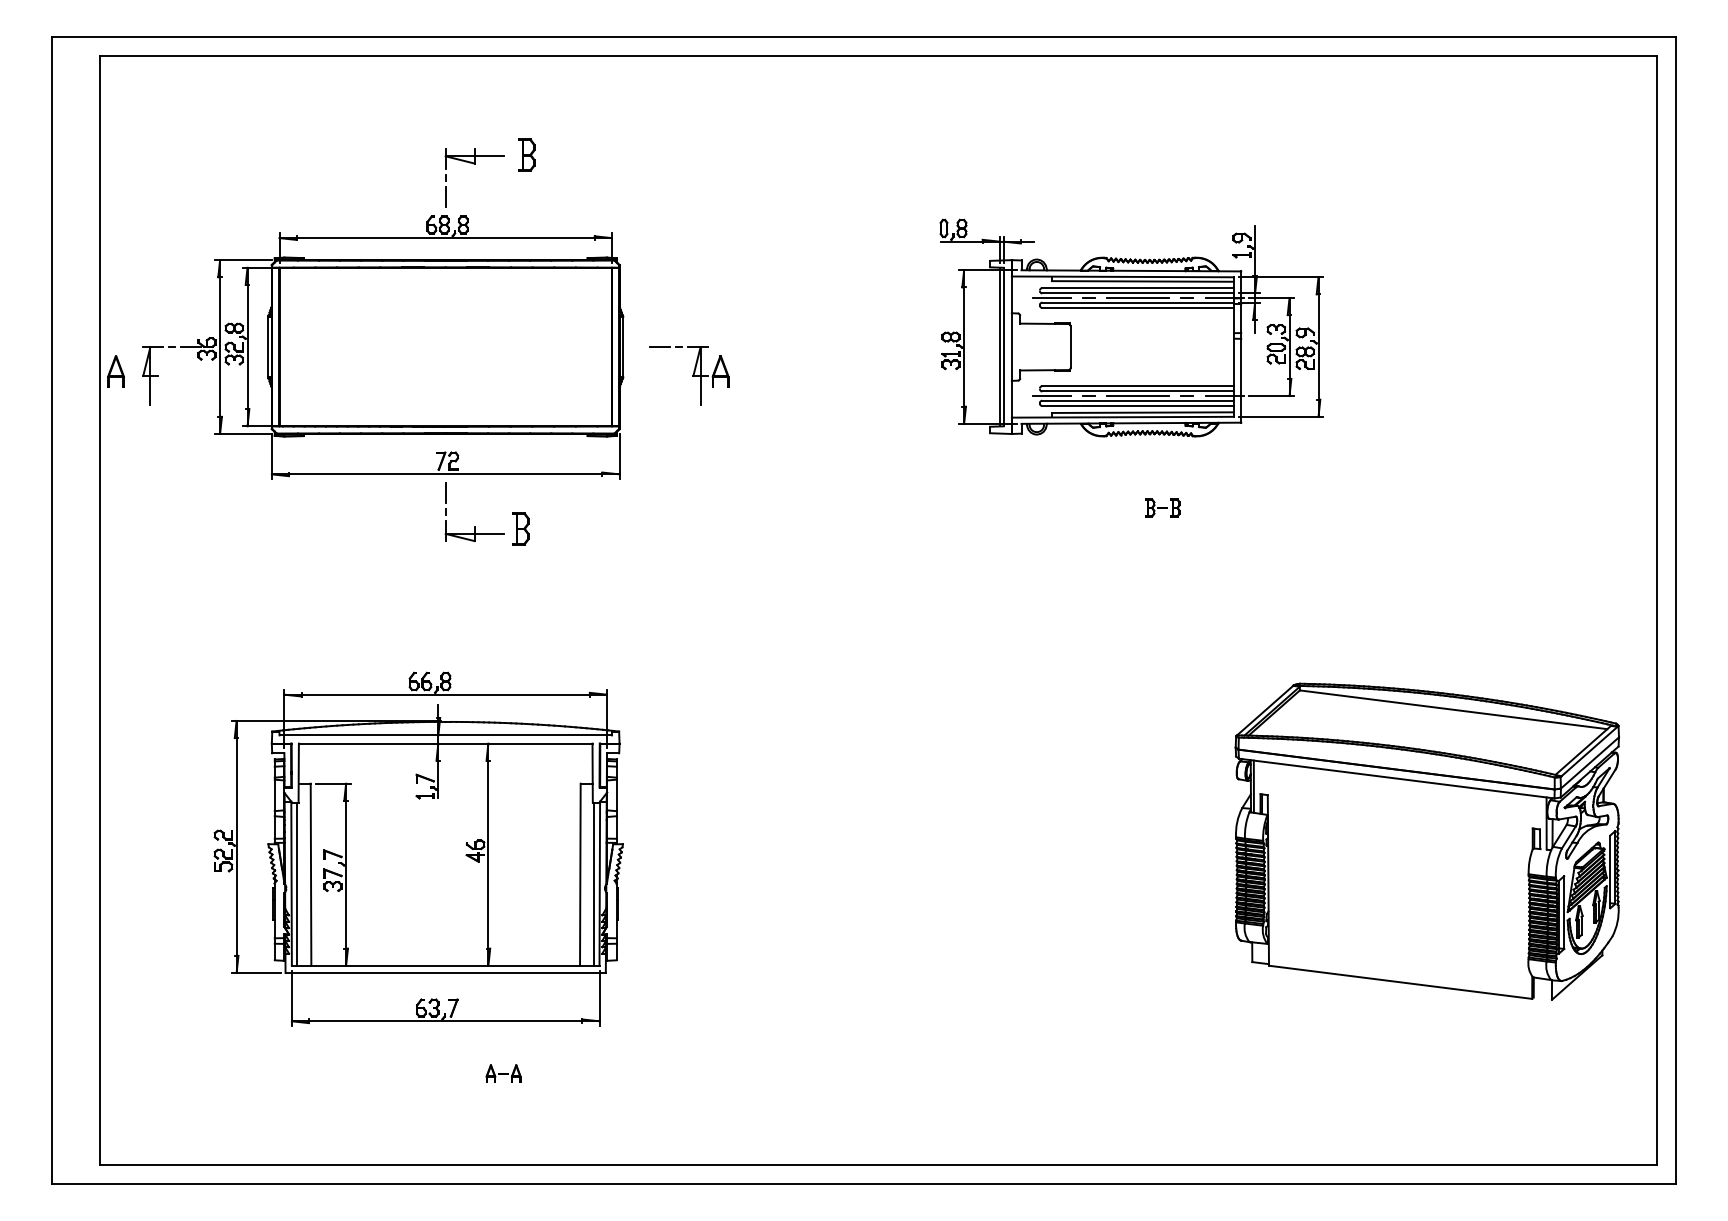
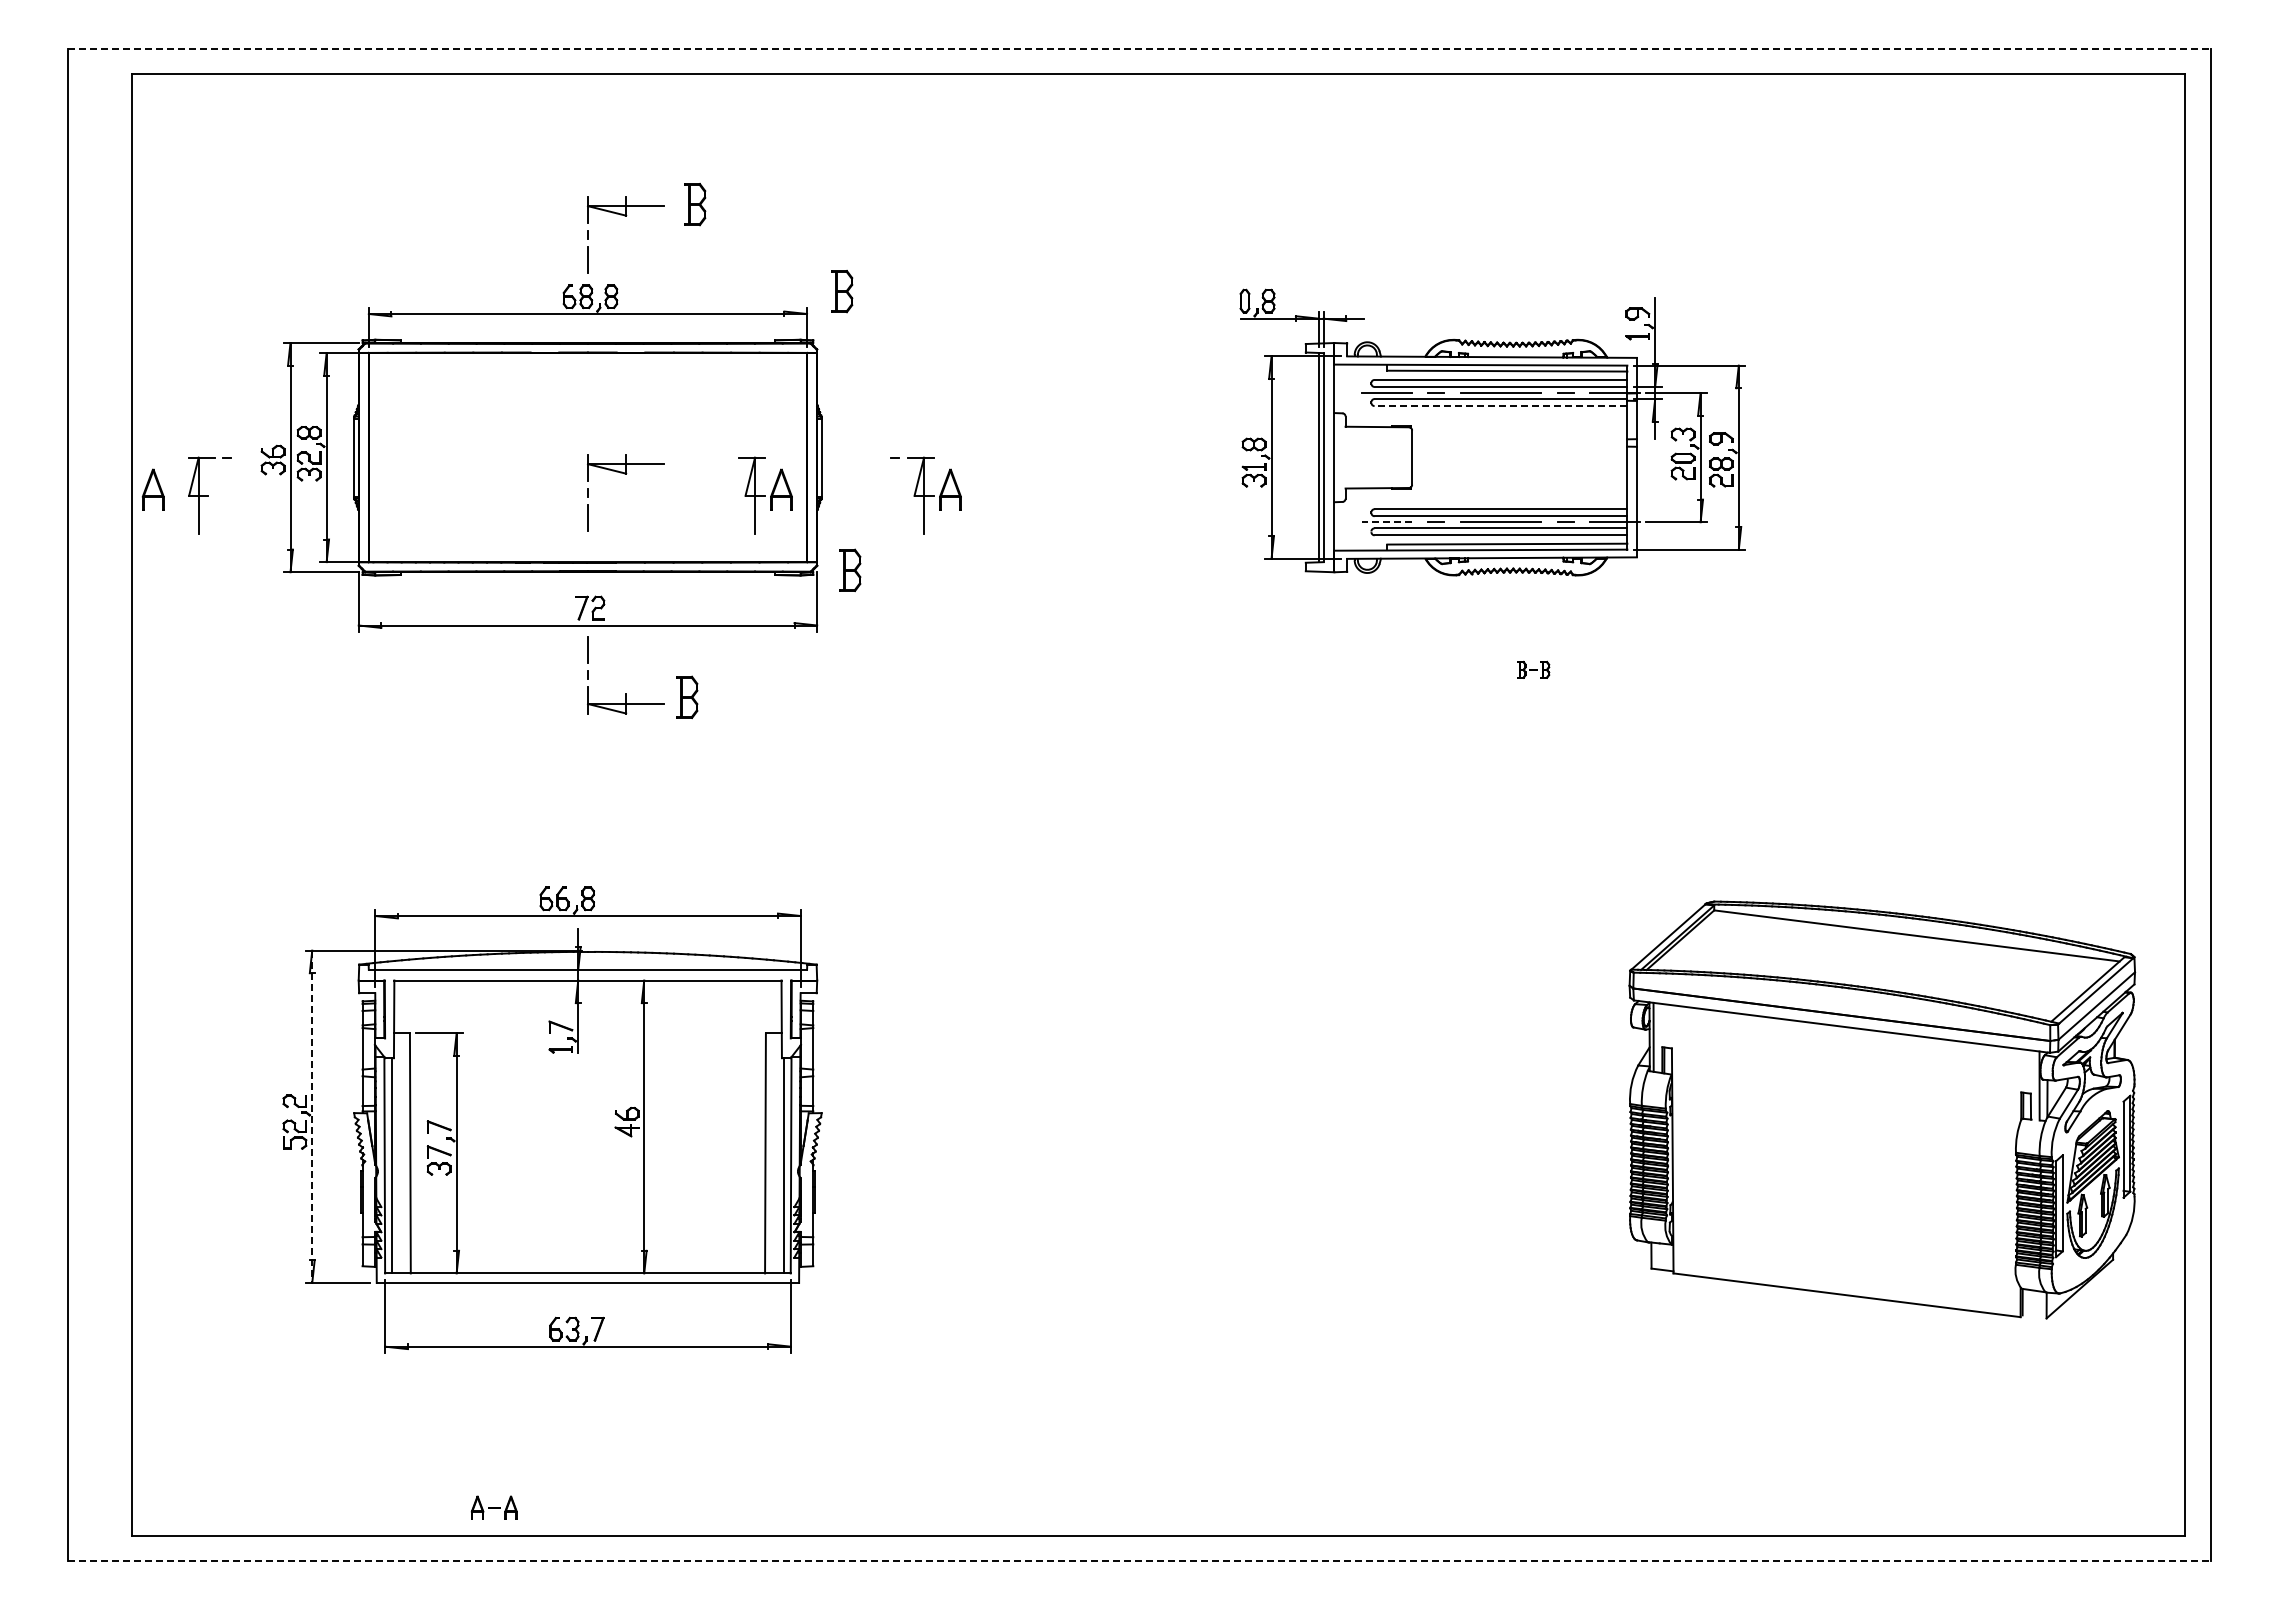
line: (864, 36) -> (1140, 48), solid -> dashed
part: (638, 221) -> (842, 291), added
line: (1137, 308) -> (1500, 406), solid -> dashed
line: (191, 346) -> (252, 457), removed
line: (659, 346) -> (870, 457), removed
part: (474, 359) -> (625, 474), added
part: (580, 375) -> (765, 495), added
line: (1051, 396) -> (1386, 522), solid -> dashed
part: (644, 432) -> (850, 570), added
part: (1162, 507) -> (1533, 669), size x0.7
line: (236, 847) -> (312, 1117), solid -> dashed
part: (503, 1073) -> (493, 1507), moved
line: (864, 1184) -> (1140, 1561), solid -> dashed

